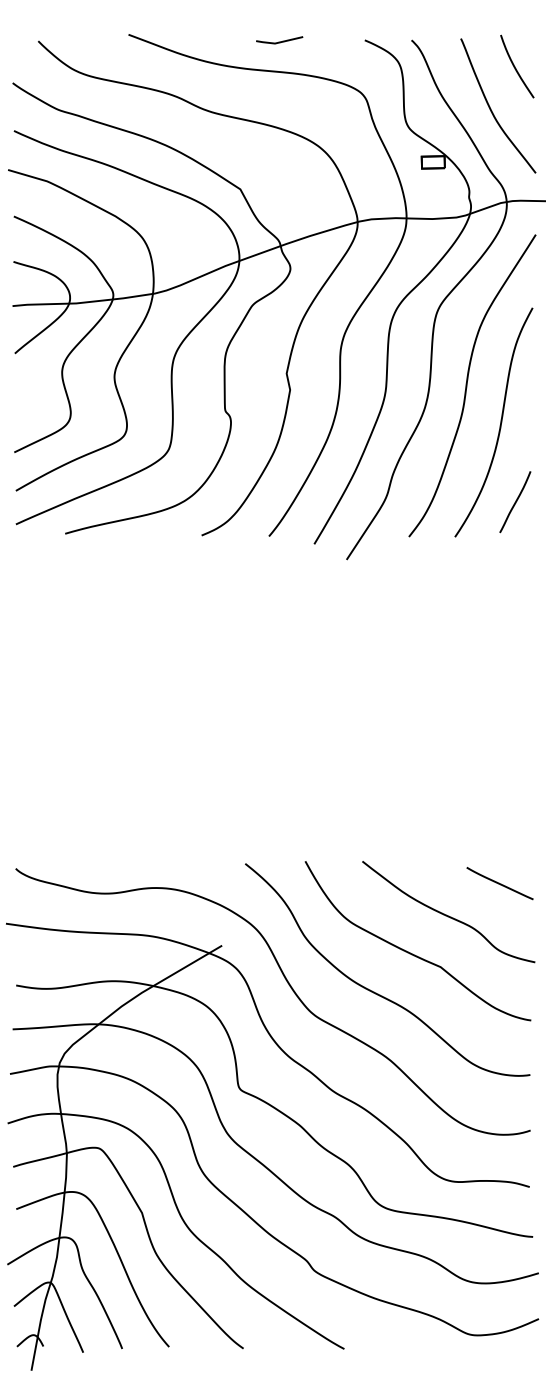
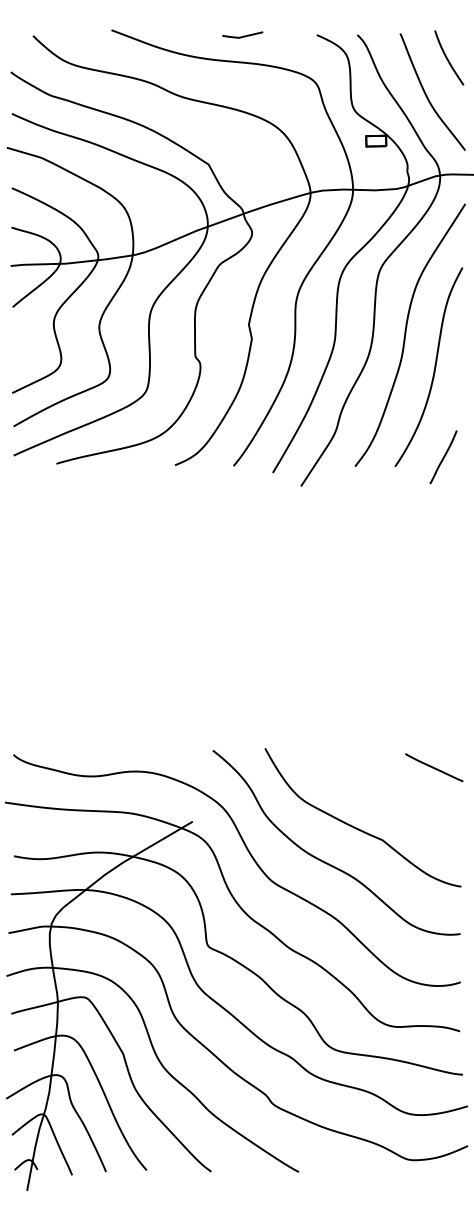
line: (515, 502) -> (443, 457), moved
part: (448, 912) -> (389, 792), removed

